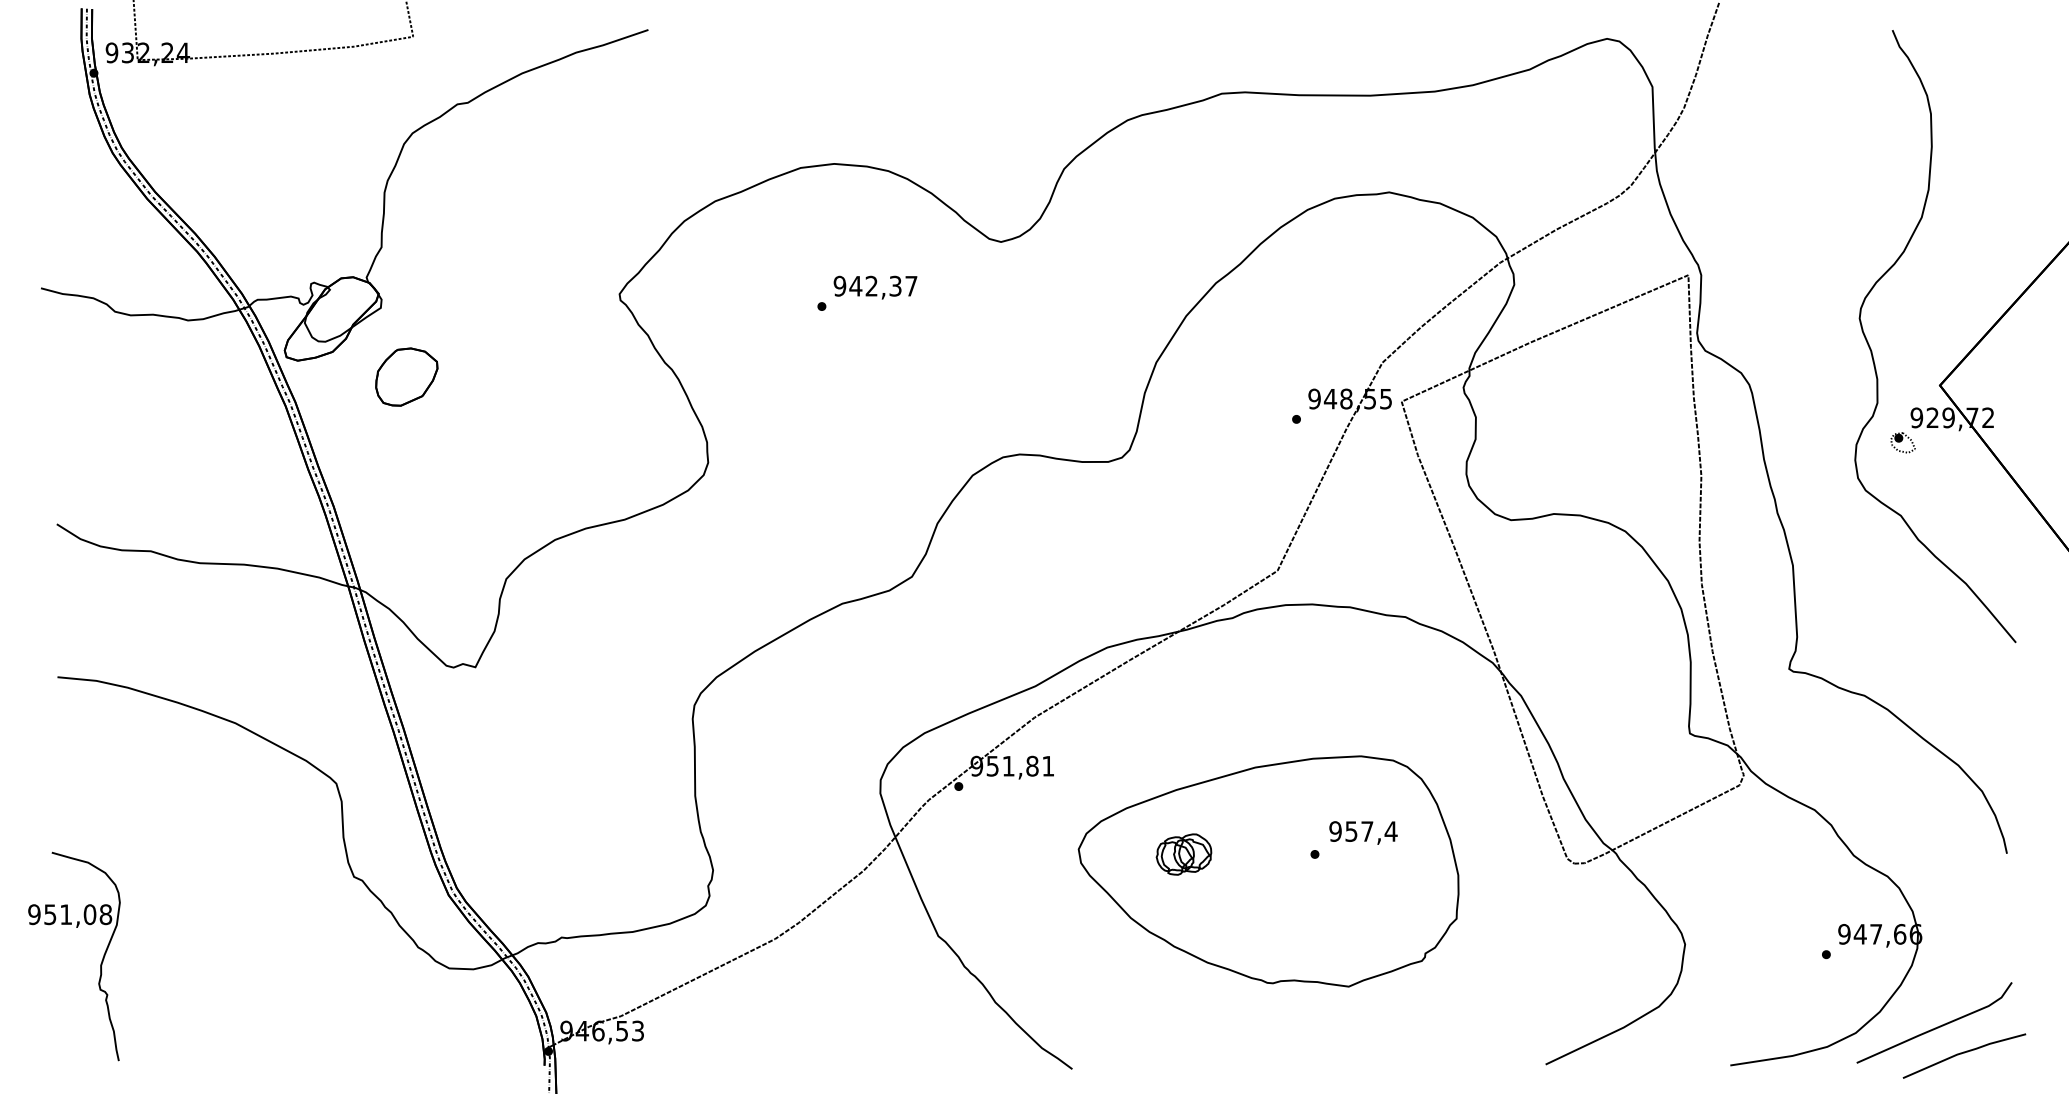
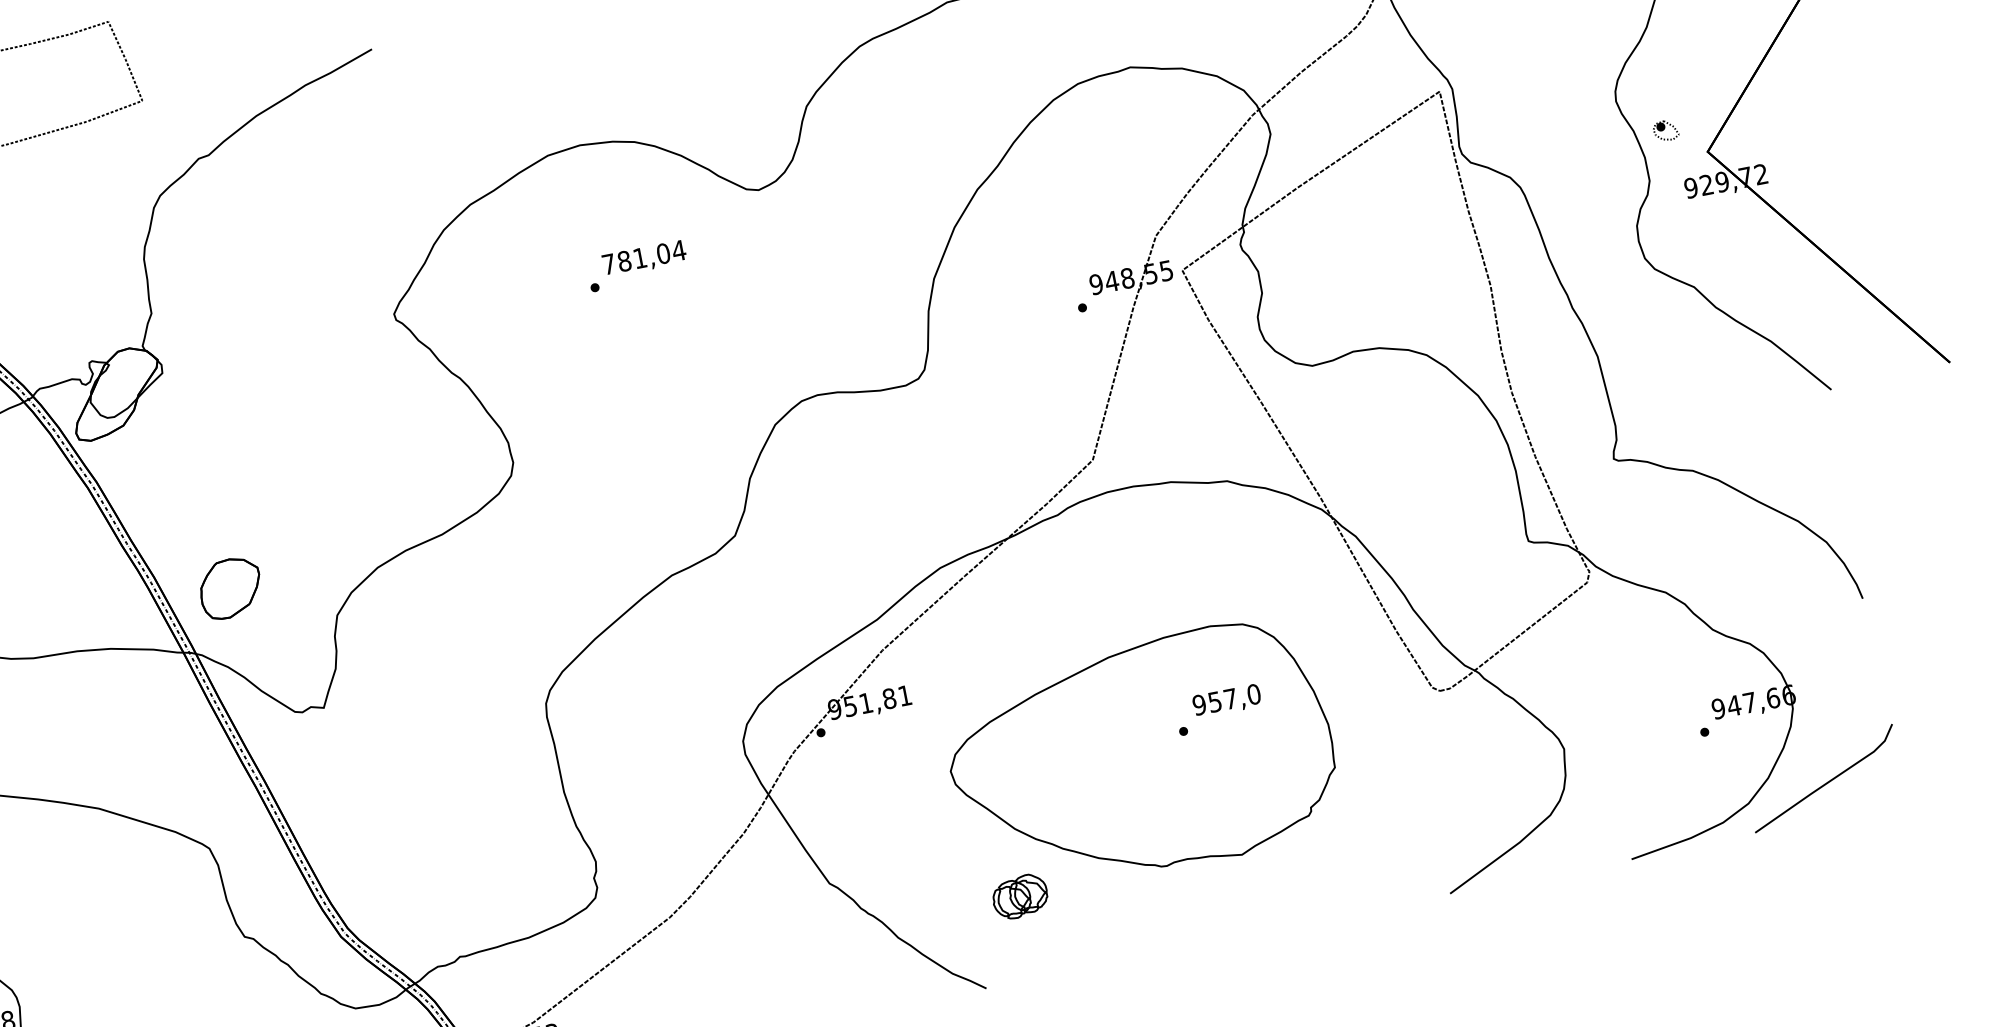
text: (875, 285) -> (643, 256), 942,37 -> 781,04
part: (406, 376) -> (230, 587), moved
part: (1902, 442) -> (1665, 130), moved
text: (1390, 831) -> (1253, 694), 957,4 -> 957,0
part: (1183, 854) -> (1019, 896), moved
line: (1964, 1053) -> (1859, 802), removed

